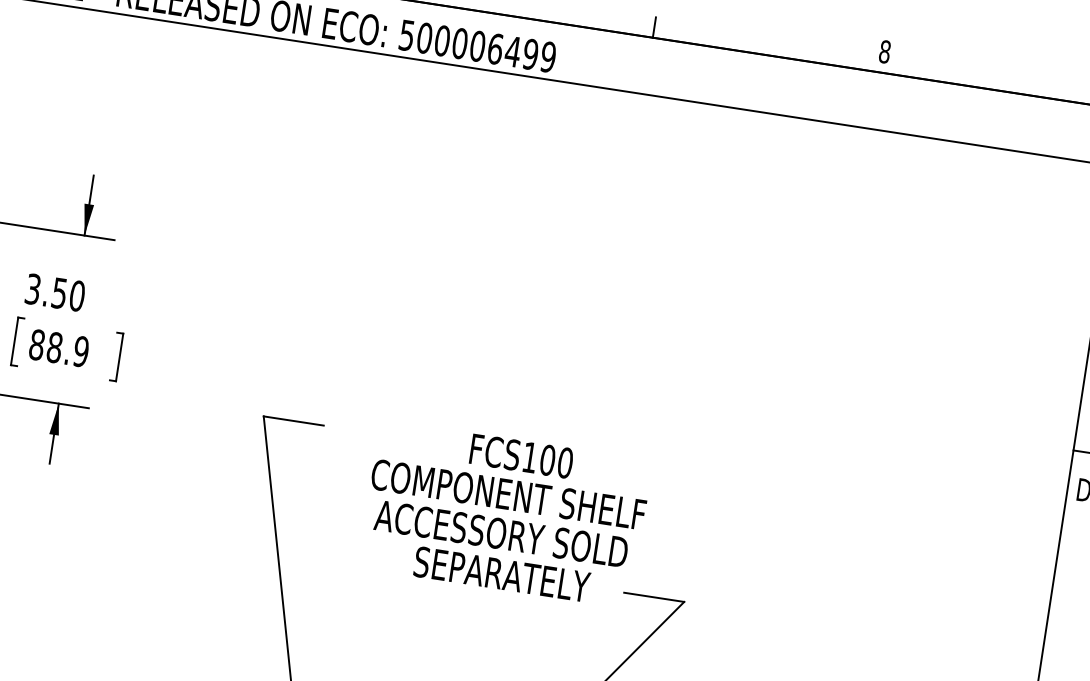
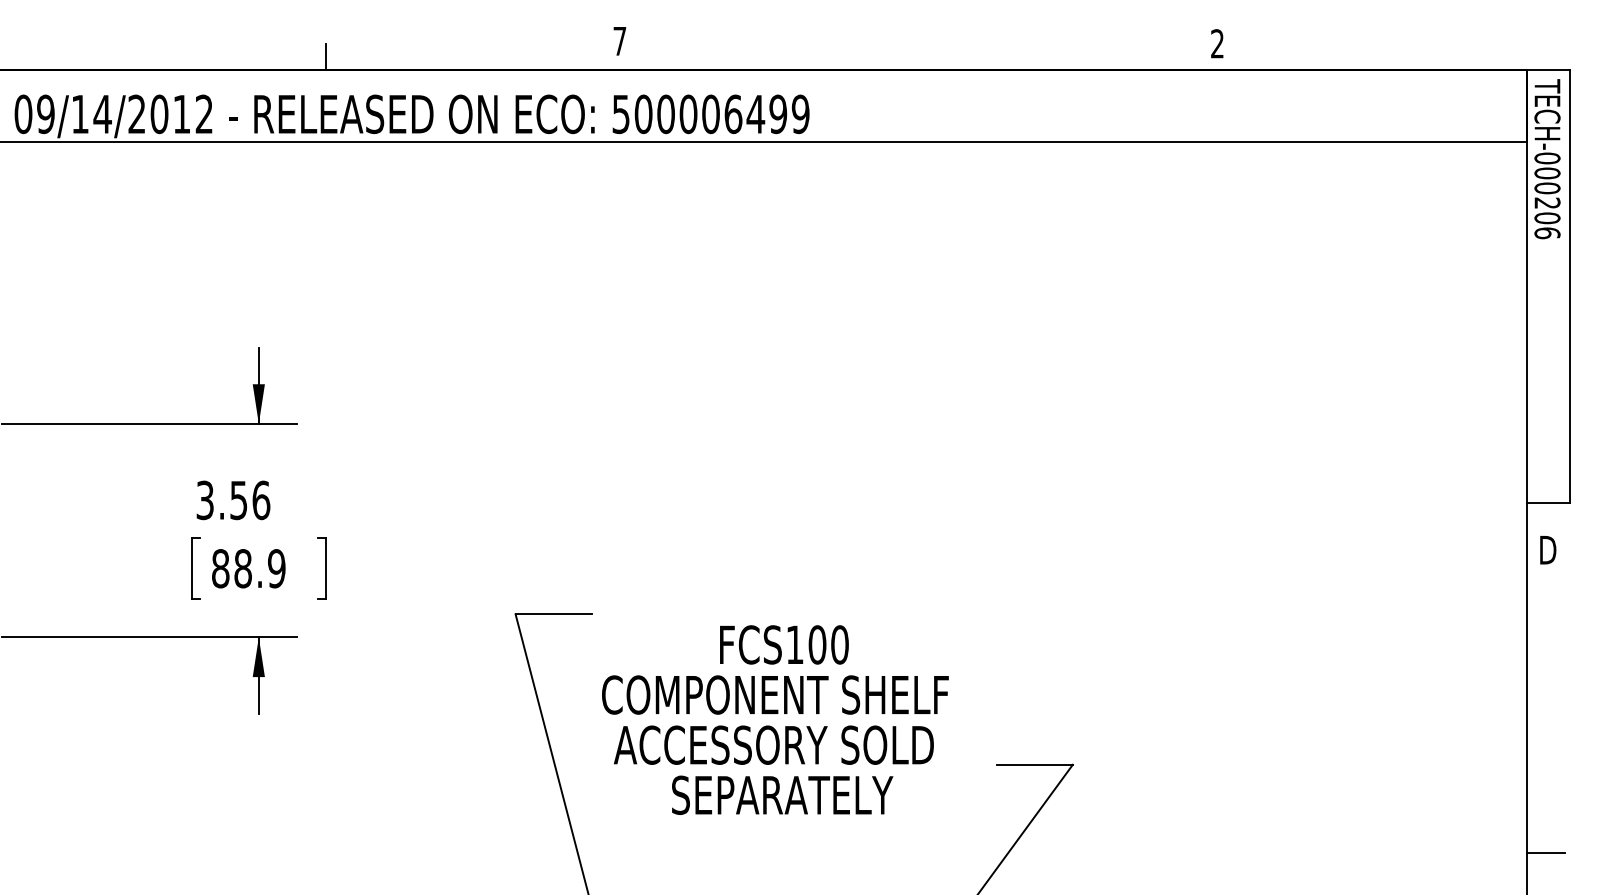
line: (654, 27) -> (926, 57), removed
text: (884, 51) -> (1217, 43), 8 -> 2
text: (77, 295) -> (261, 499), 3.50 -> 3.56
text: (505, 513) -> (775, 719), moved

